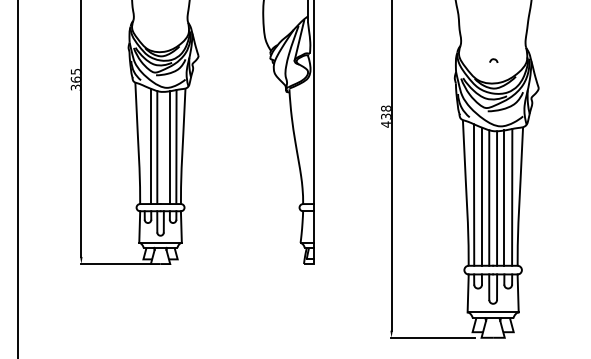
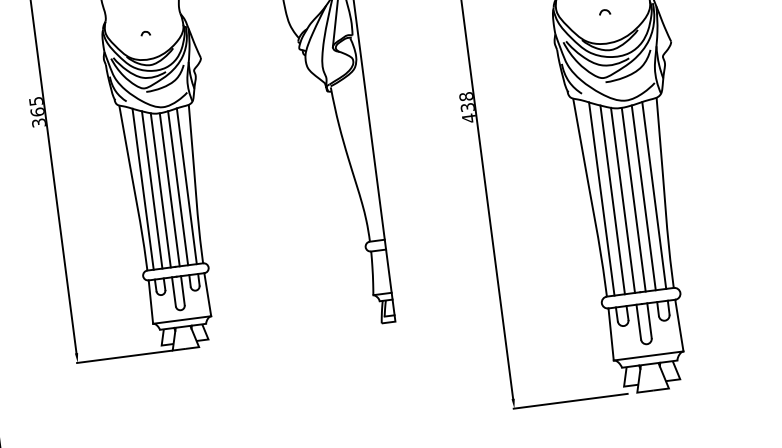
curve: (161, 32) -> (146, 32), added
line: (144, 145) -> (142, 189), added
line: (163, 148) -> (169, 190), added

